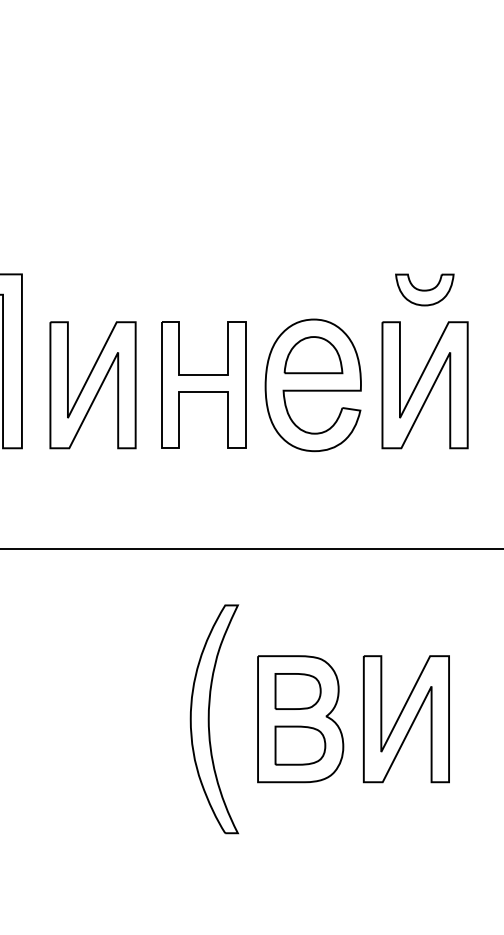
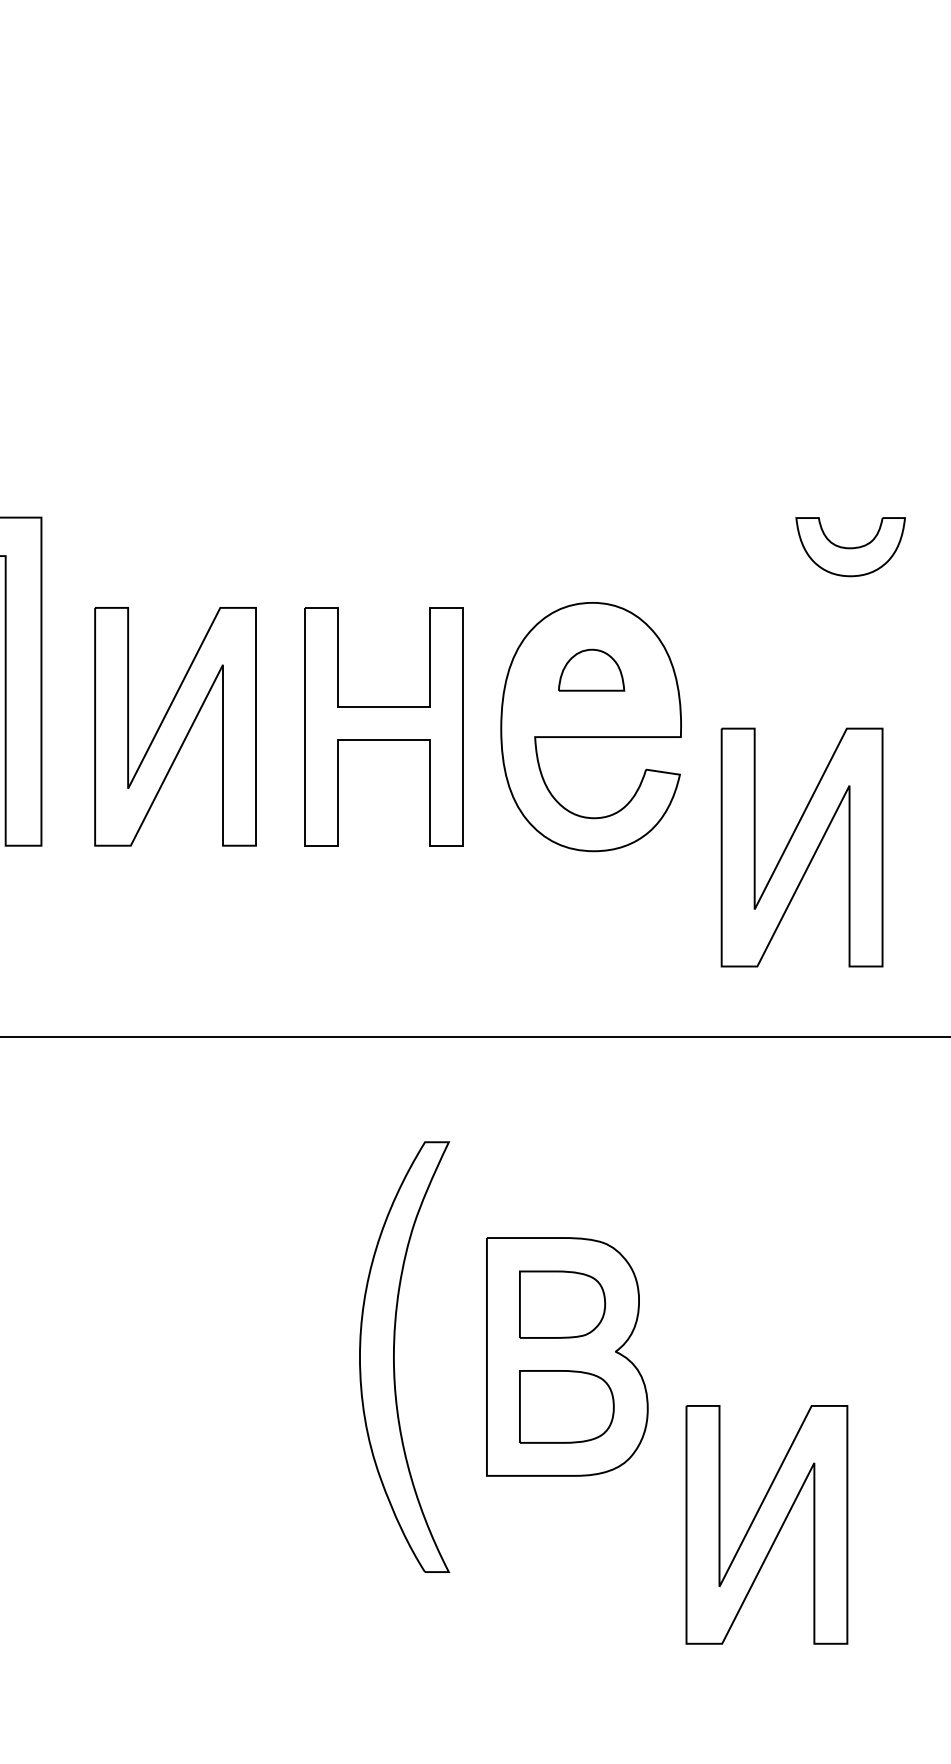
part: (424, 289) -> (850, 546), moved
part: (313, 355) -> (591, 670), size x0.6
part: (424, 385) -> (800, 848), moved
part: (405, 719) -> (765, 1525), moved

